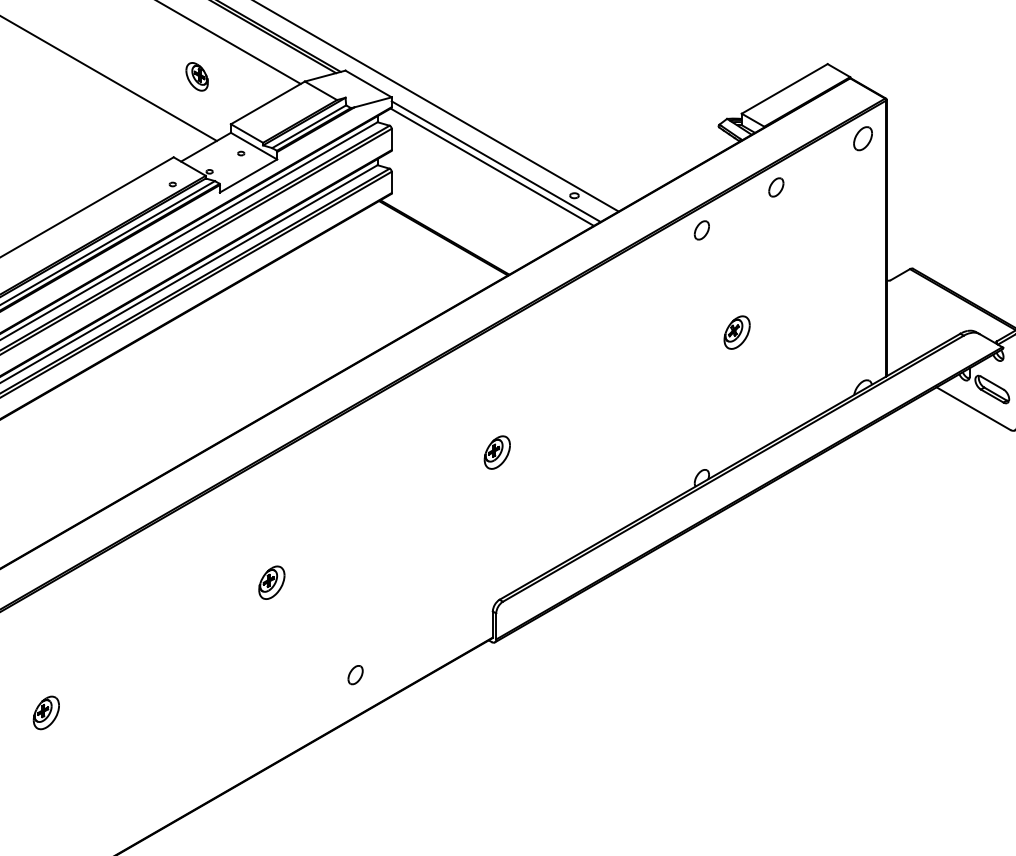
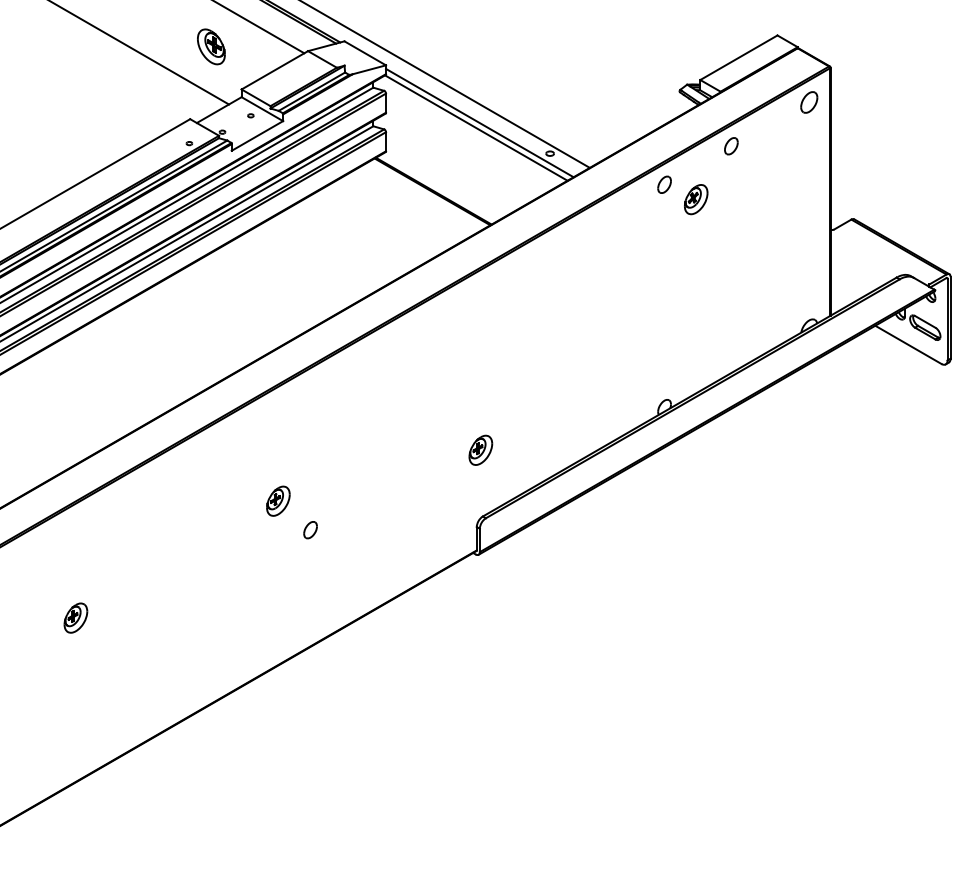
part: (196, 76) -> (210, 46), size x1.4
part: (737, 332) -> (696, 199), moved
part: (496, 451) -> (480, 449), moved
part: (355, 675) -> (310, 530), moved

